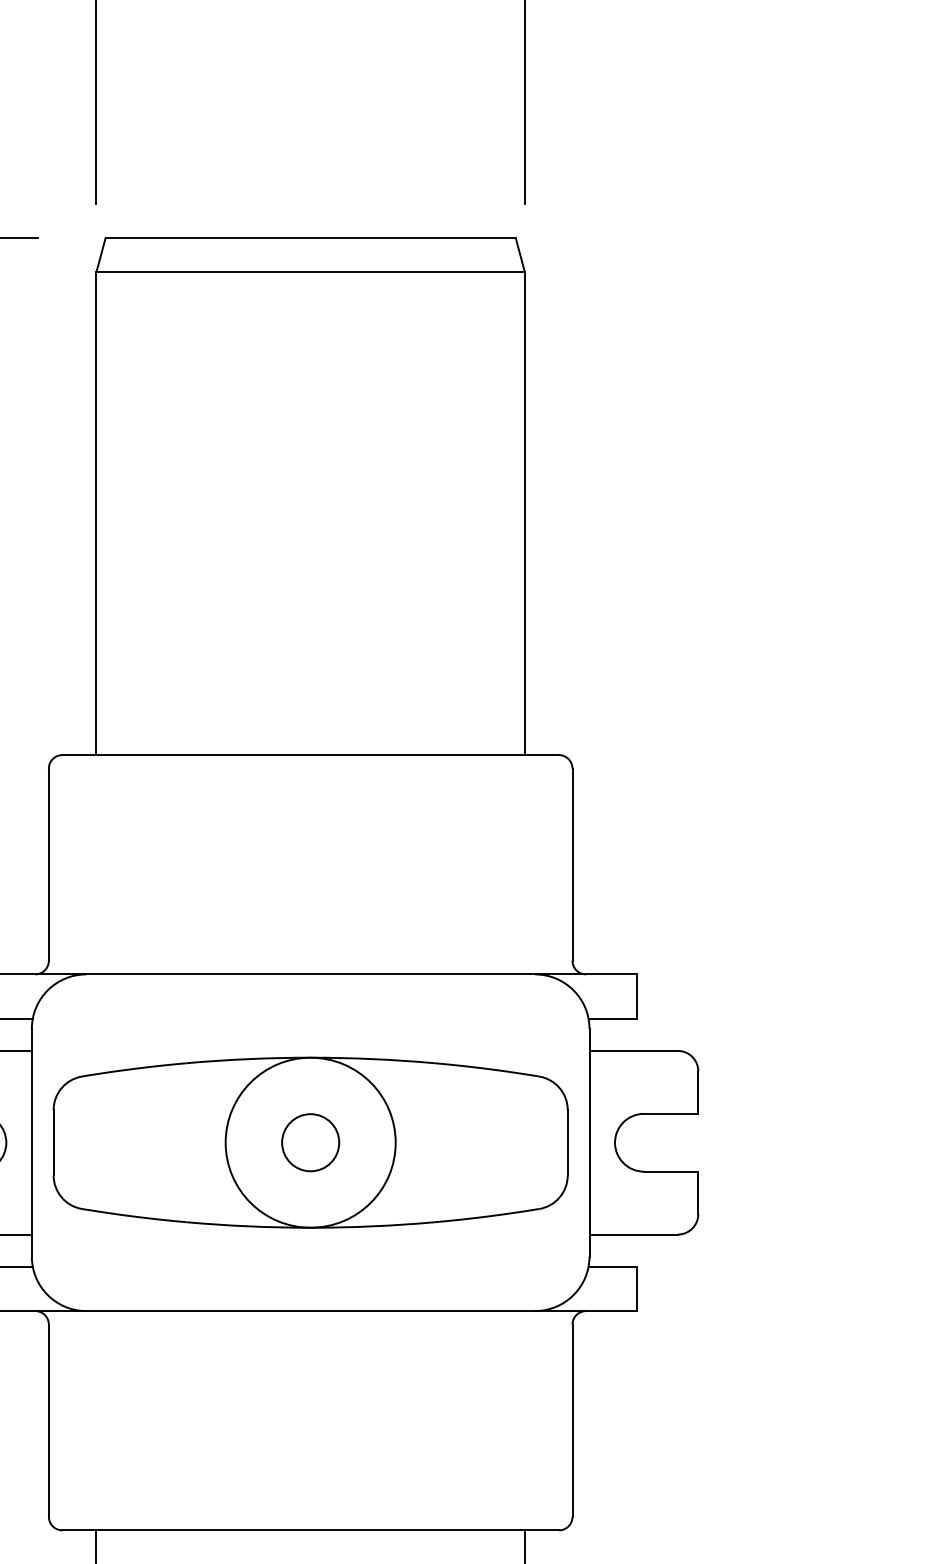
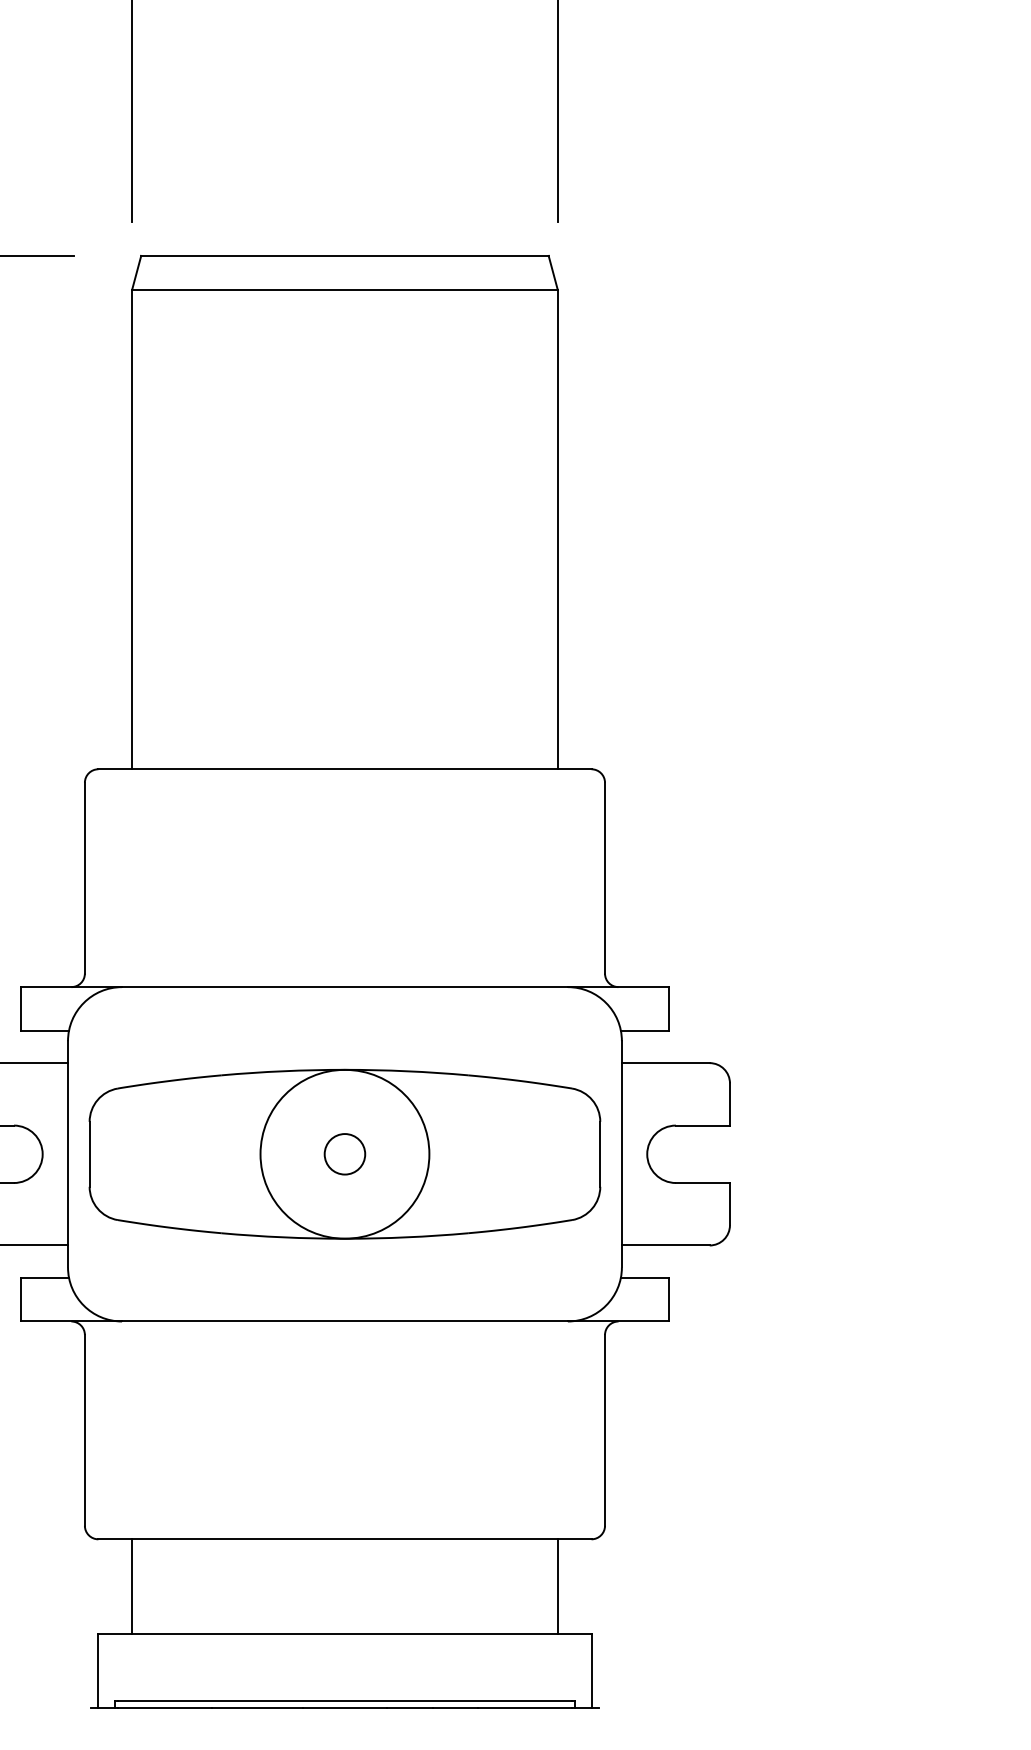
circle: (310, 1142) -> (344, 1154), size x0.71

